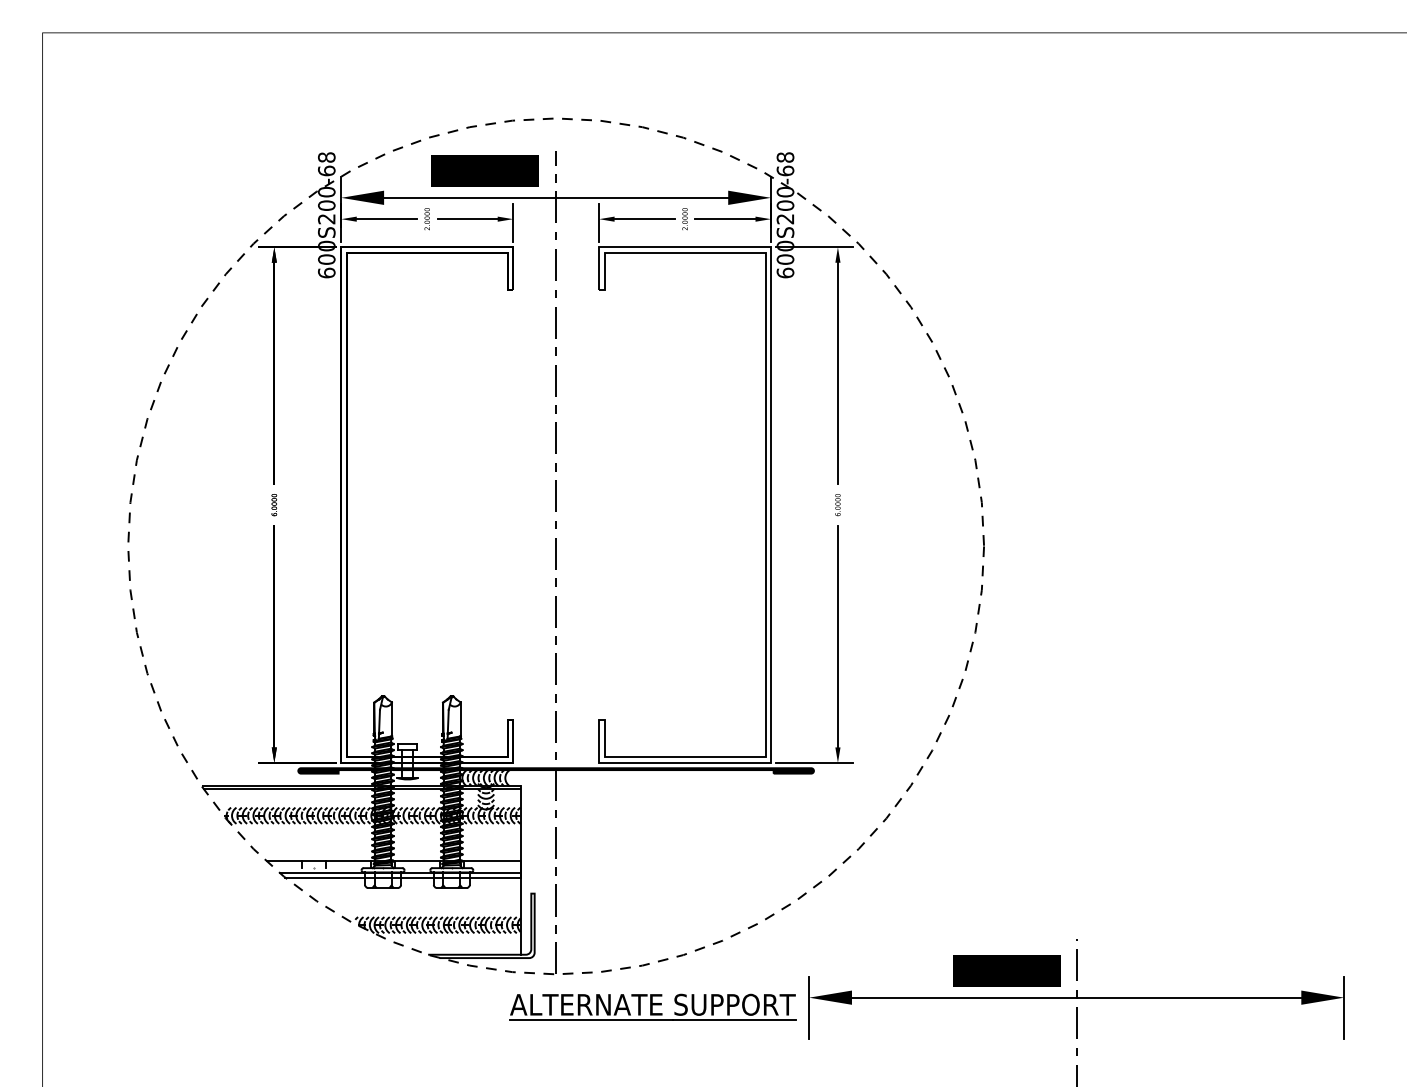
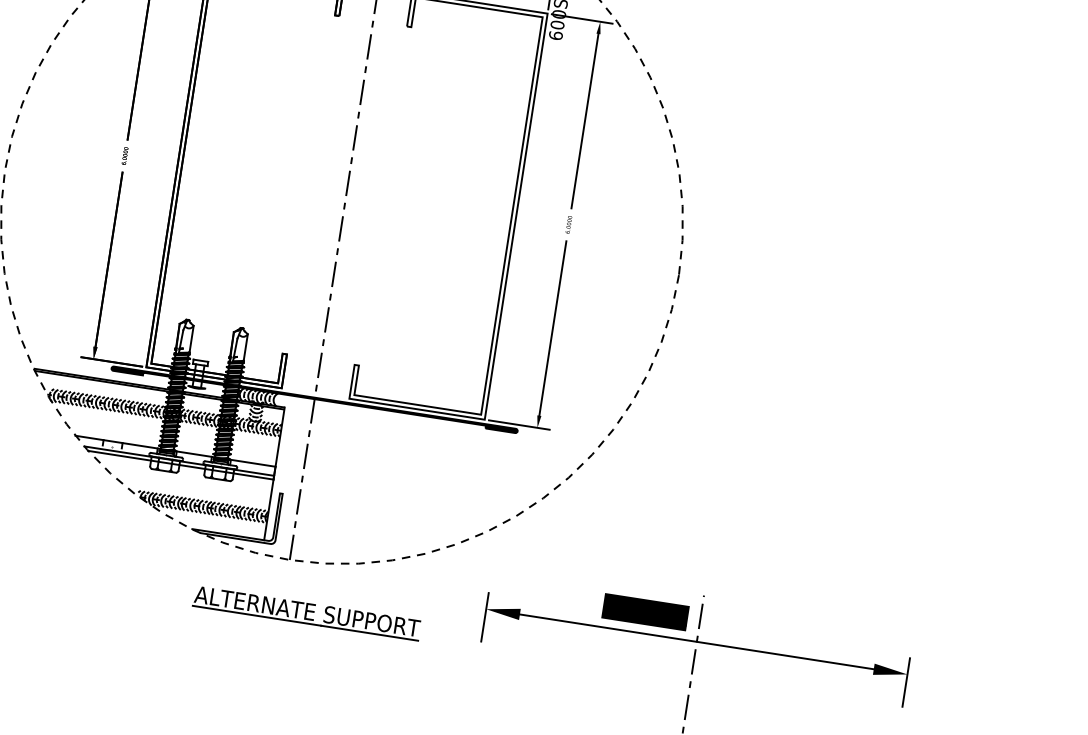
part: (652, 1006) -> (306, 612), moved

